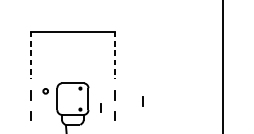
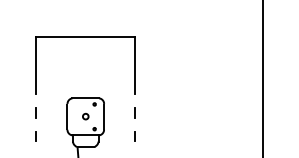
line: (31, 55) -> (36, 65), dashed -> solid
line: (115, 55) -> (135, 65), dashed -> solid
circle: (45, 91) -> (85, 116), moved
line: (142, 101) -> (167, 119), removed
line: (100, 108) -> (118, 127), removed

